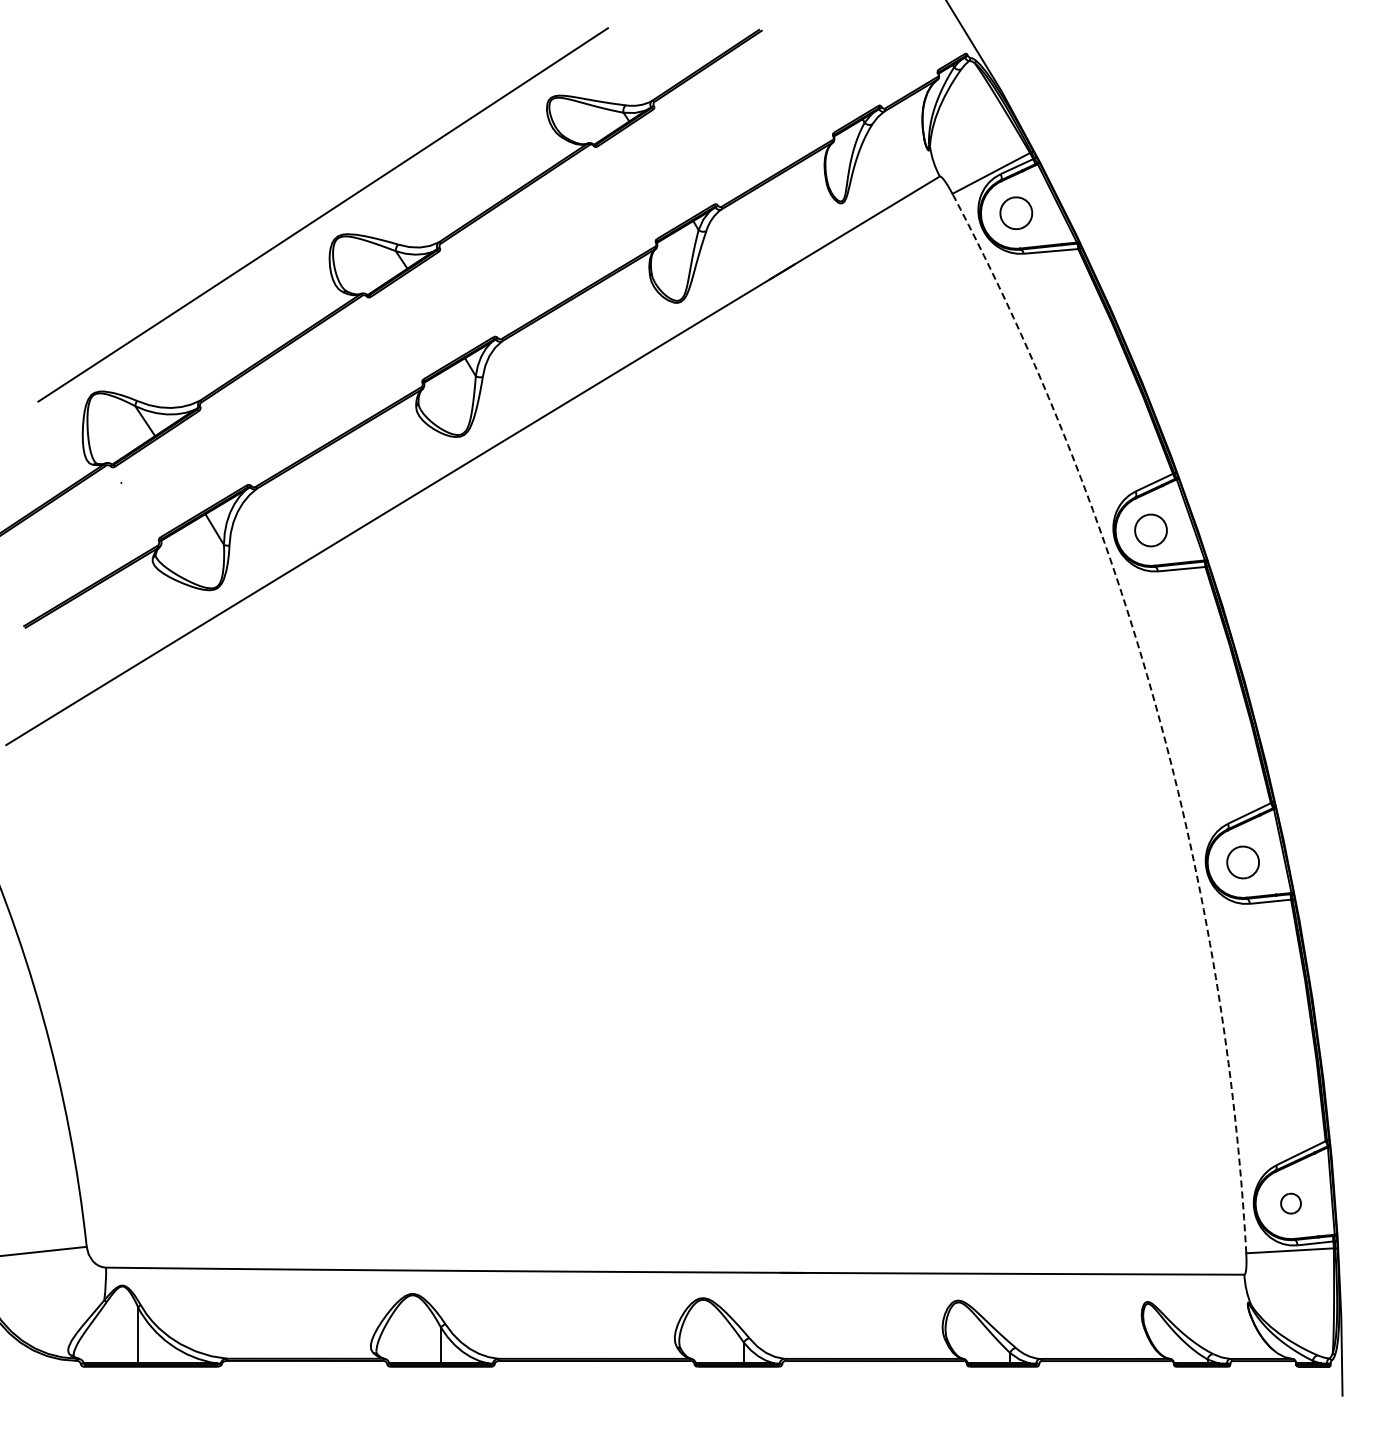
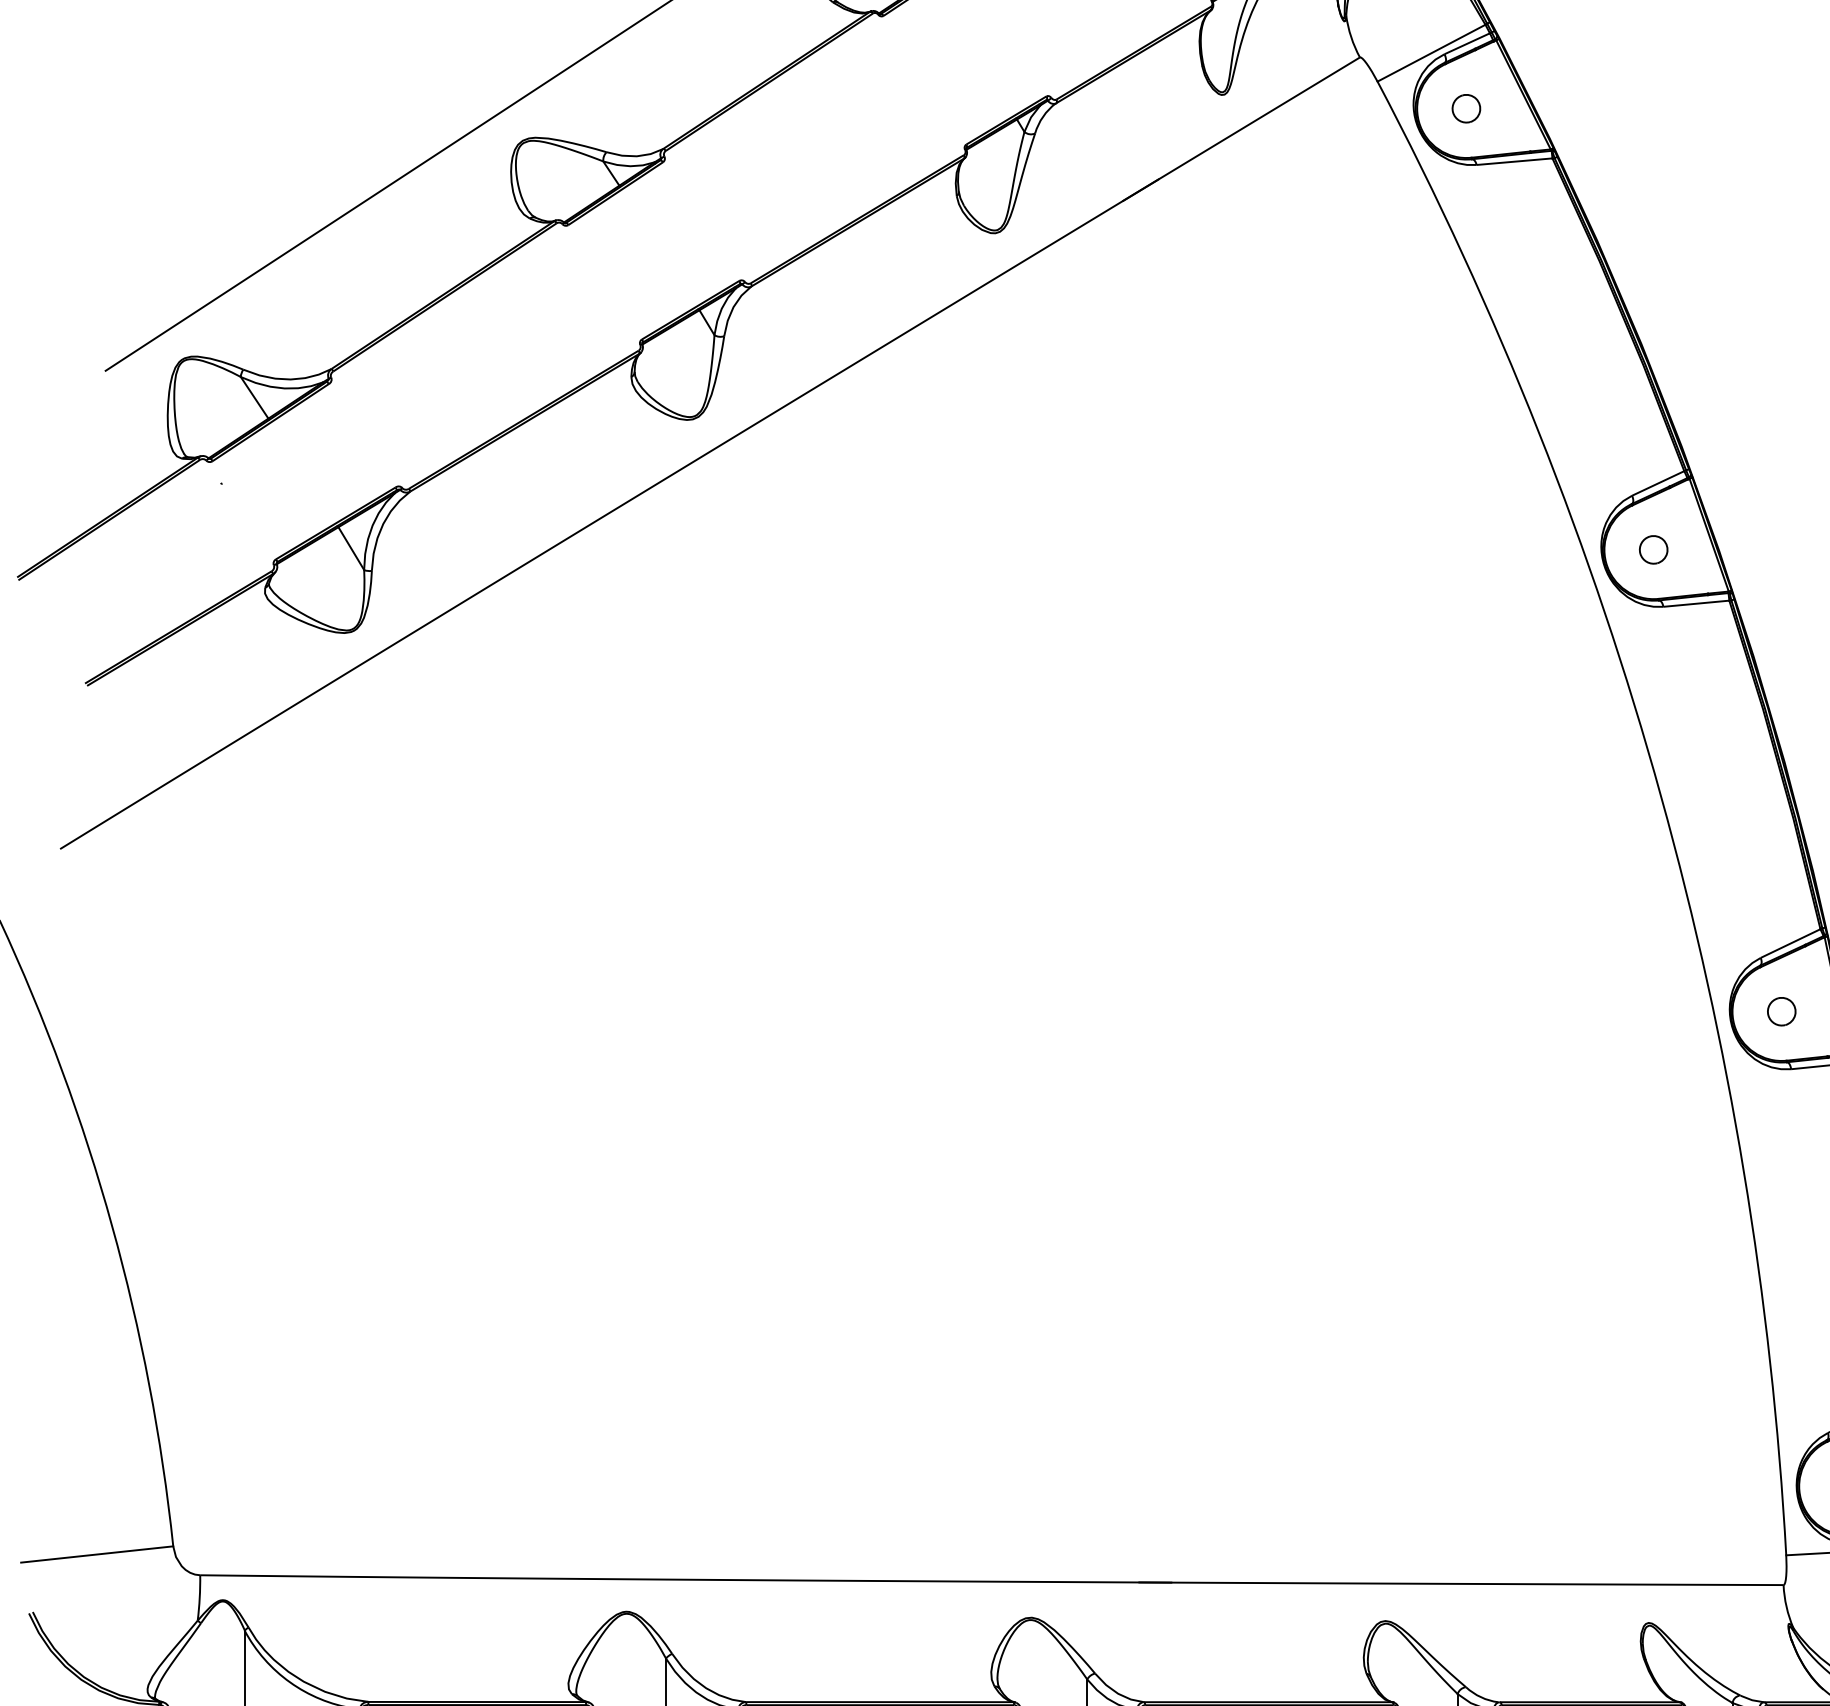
part: (1016, 213) -> (1466, 108), size x0.62
part: (1150, 530) -> (1652, 549), size x0.62
arc: (1156, 707) -> (1661, 796), dashed -> solid
part: (1242, 862) -> (1780, 1011), size x0.62

